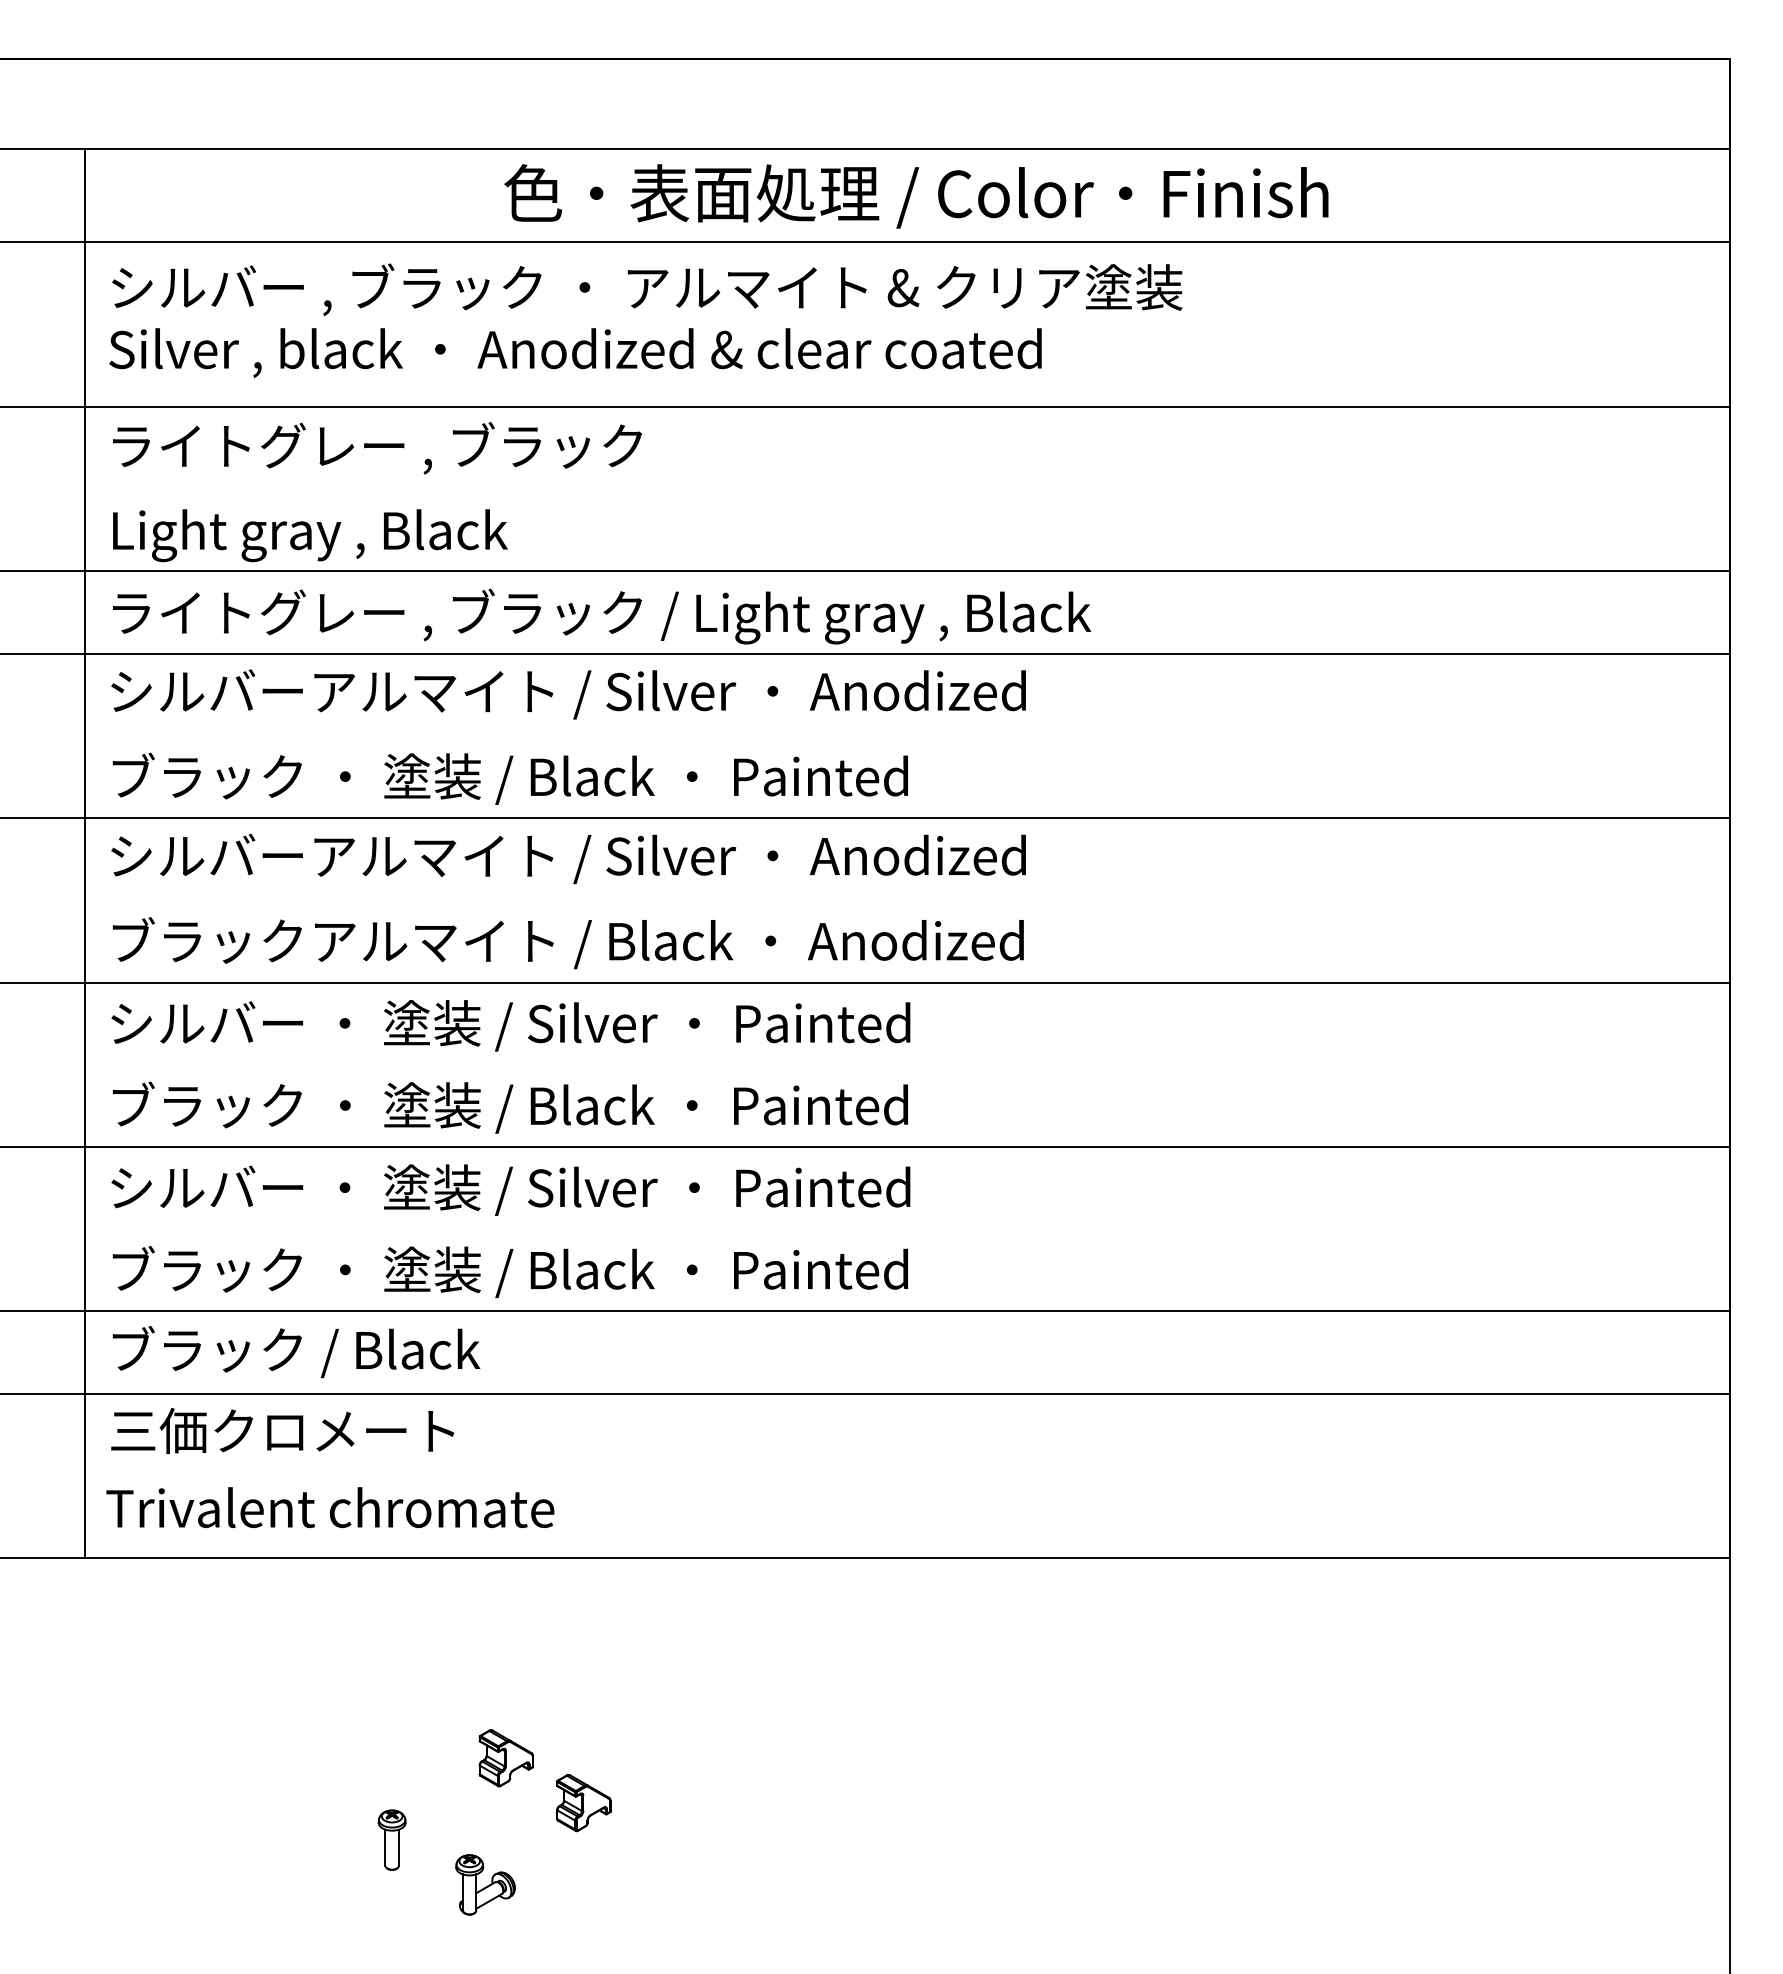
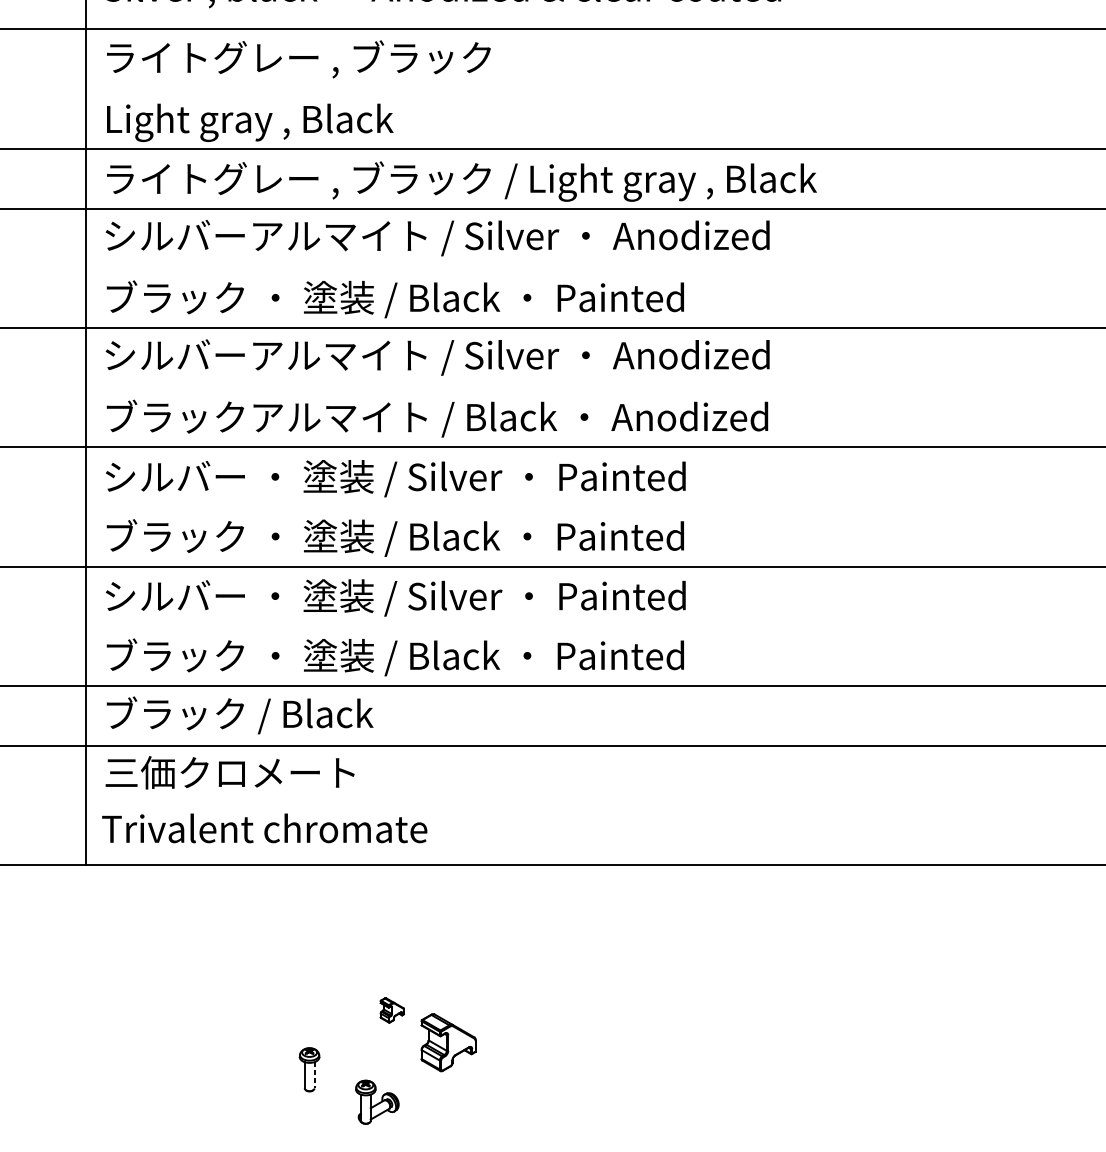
part: (505, 1758) -> (391, 1010), size x0.6
part: (583, 1803) -> (448, 1043), size x1.4
line: (398, 1848) -> (314, 1075), solid -> dashed

